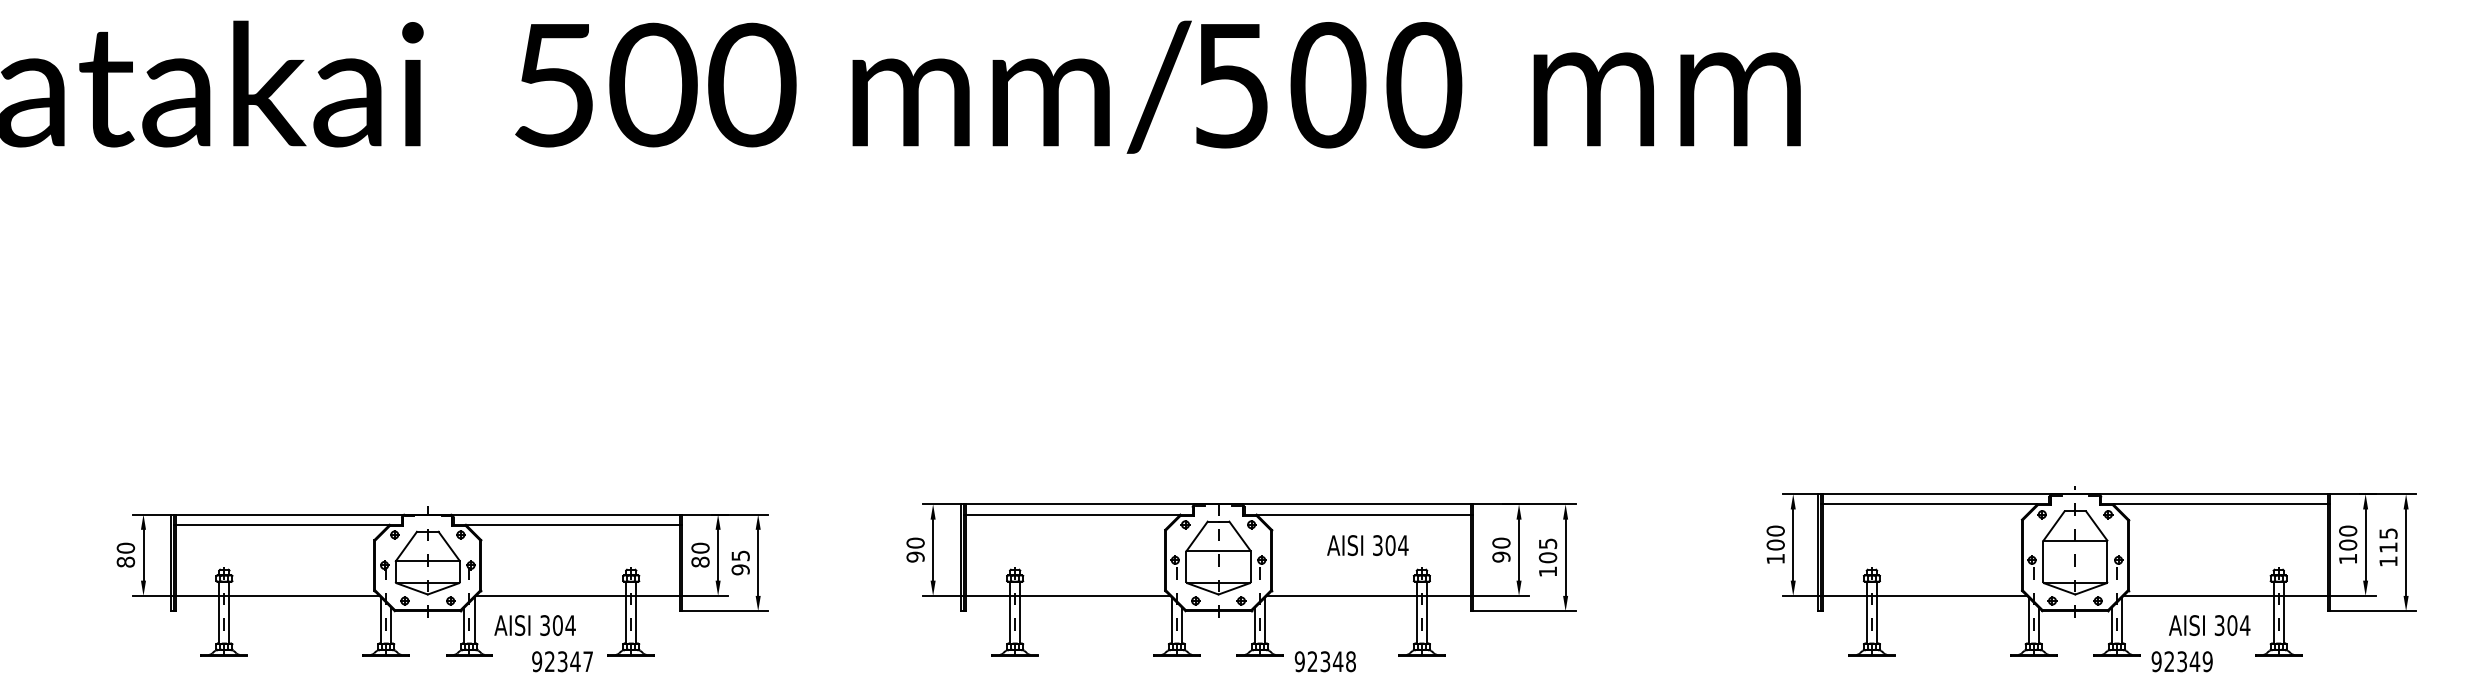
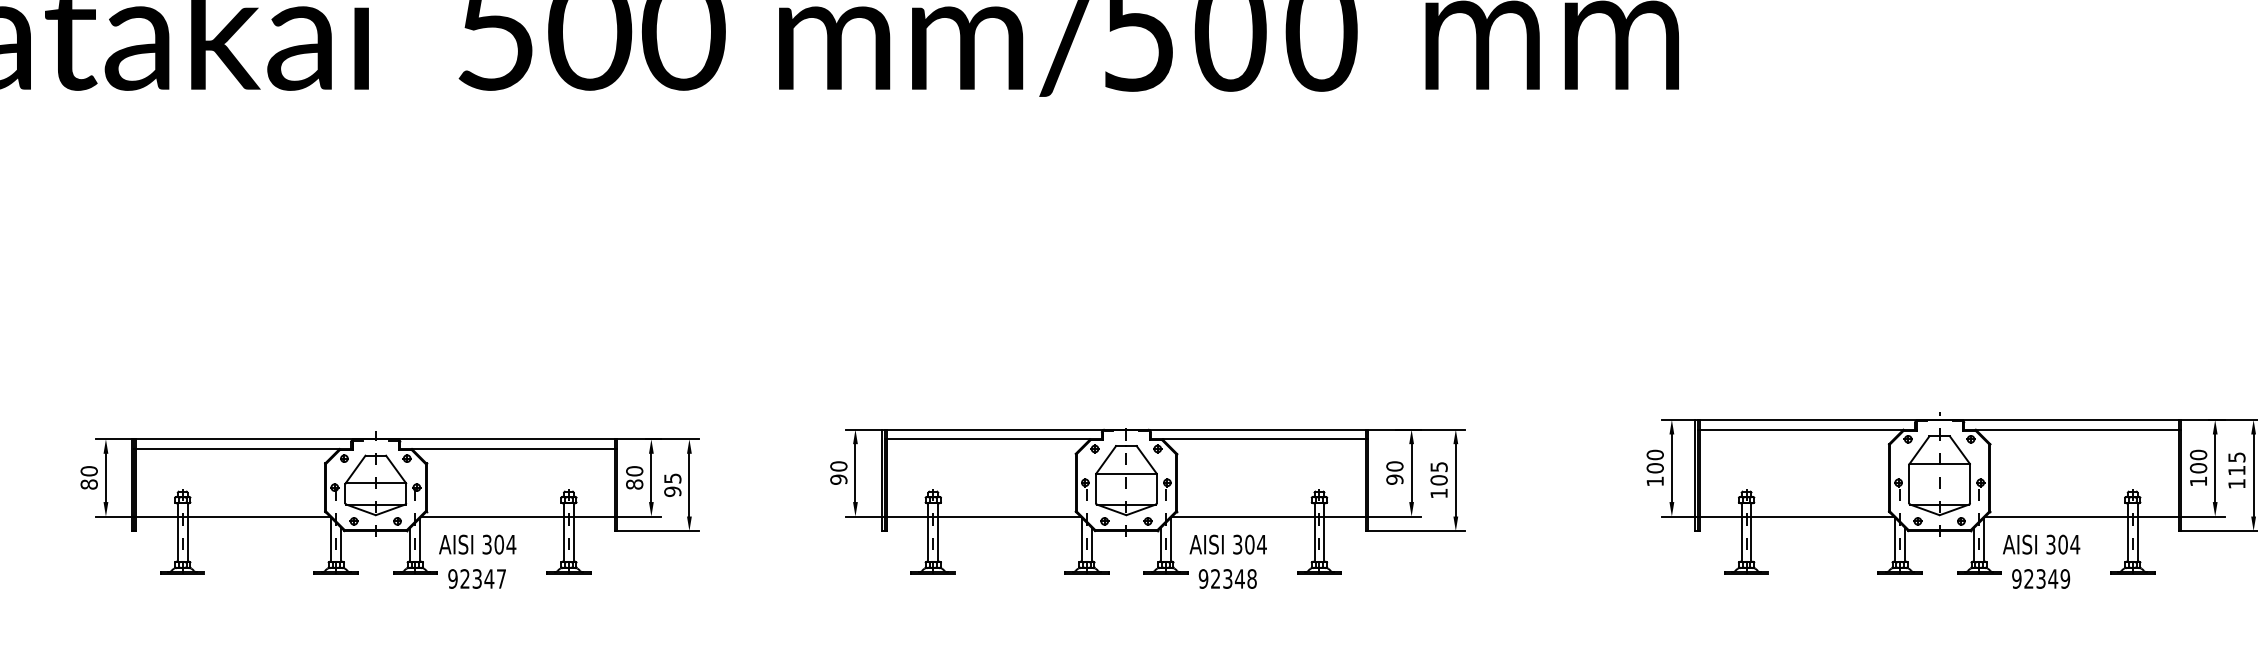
text: (1367, 545) -> (1227, 544), moved
text: (2209, 625) -> (2041, 544), moved
text: (562, 661) -> (477, 578), moved

